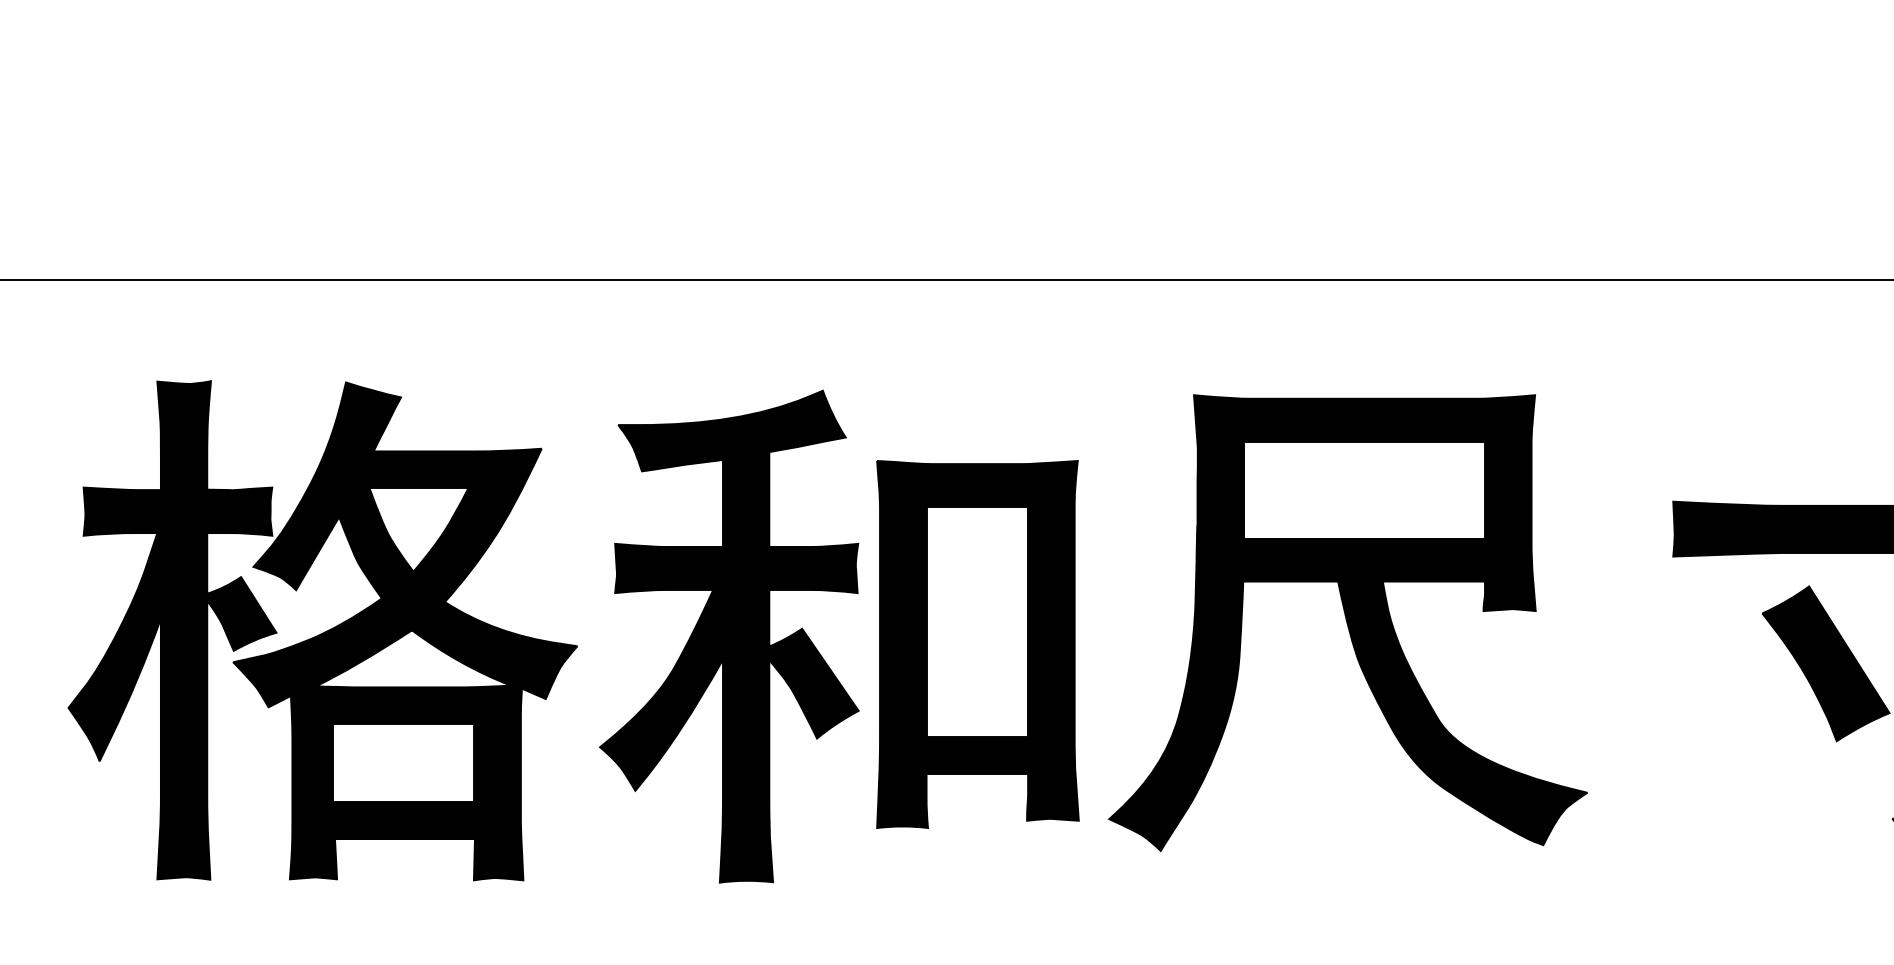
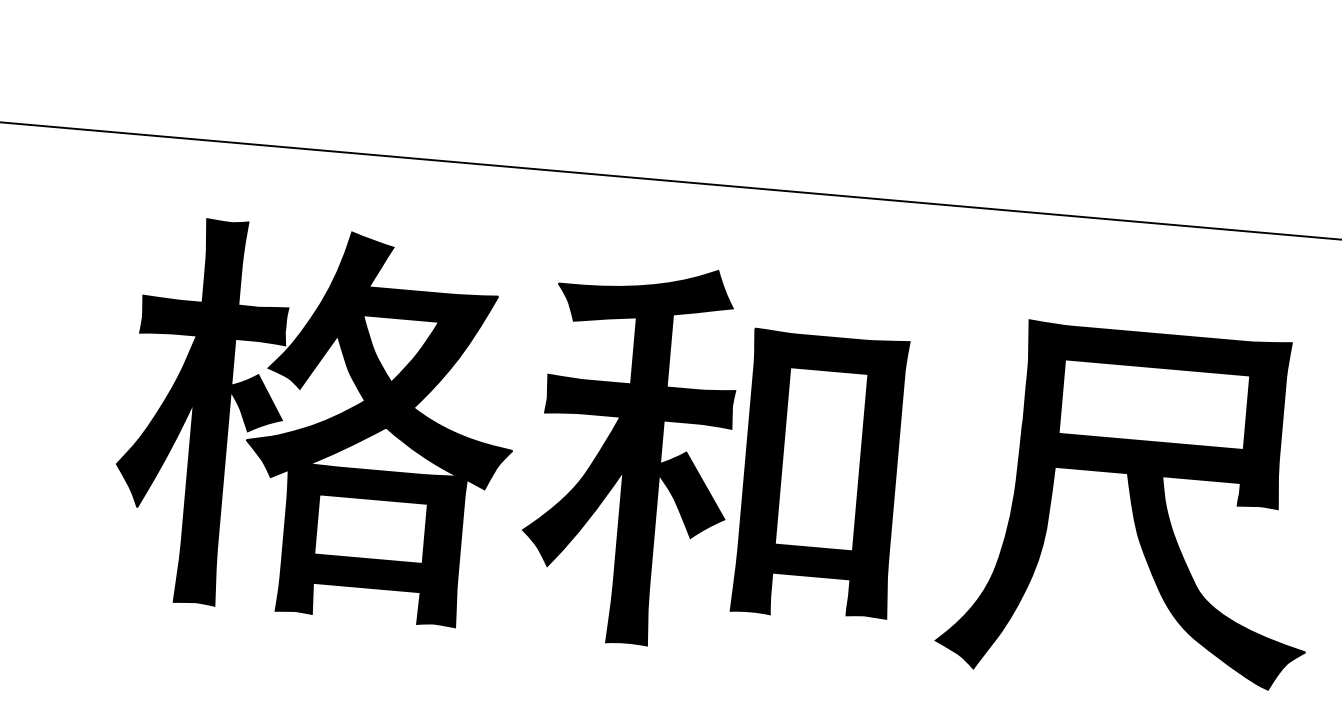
part: (1347, 623) -> (1132, 506), moved

